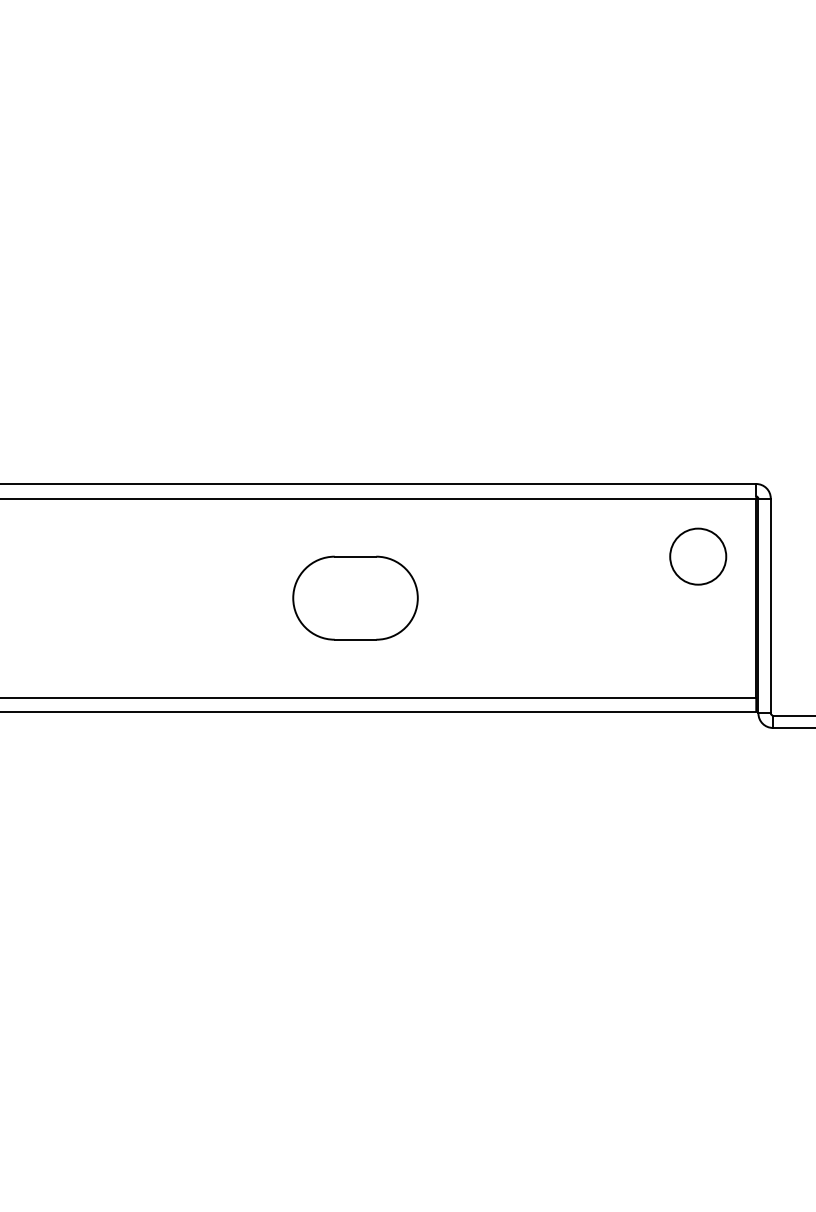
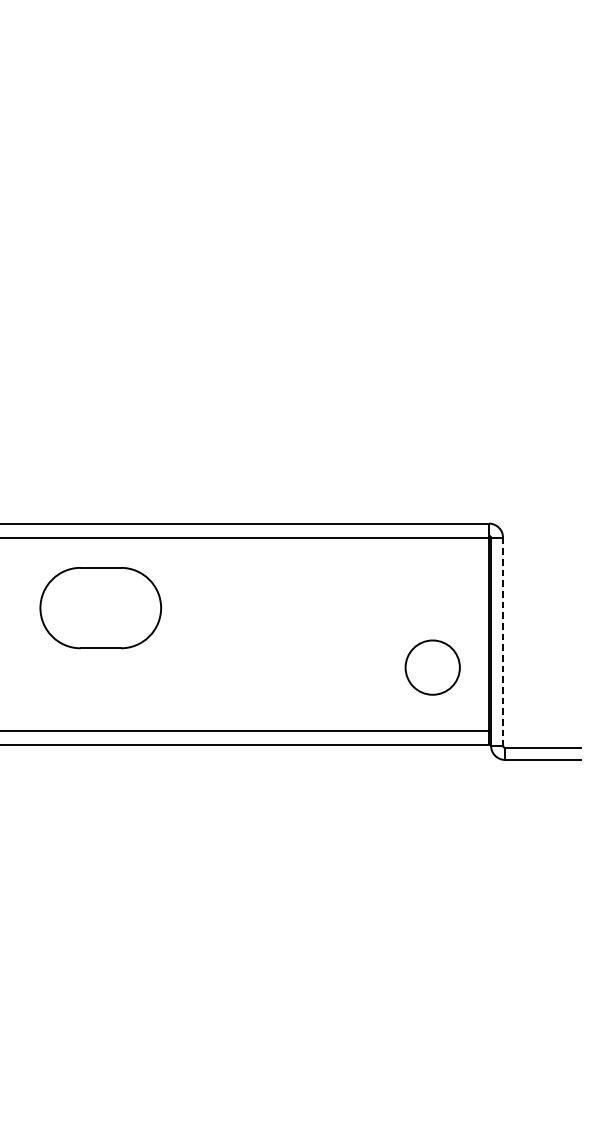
circle: (698, 556) -> (433, 667), moved
part: (355, 597) -> (100, 607), moved
line: (770, 606) -> (502, 642), solid -> dashed

